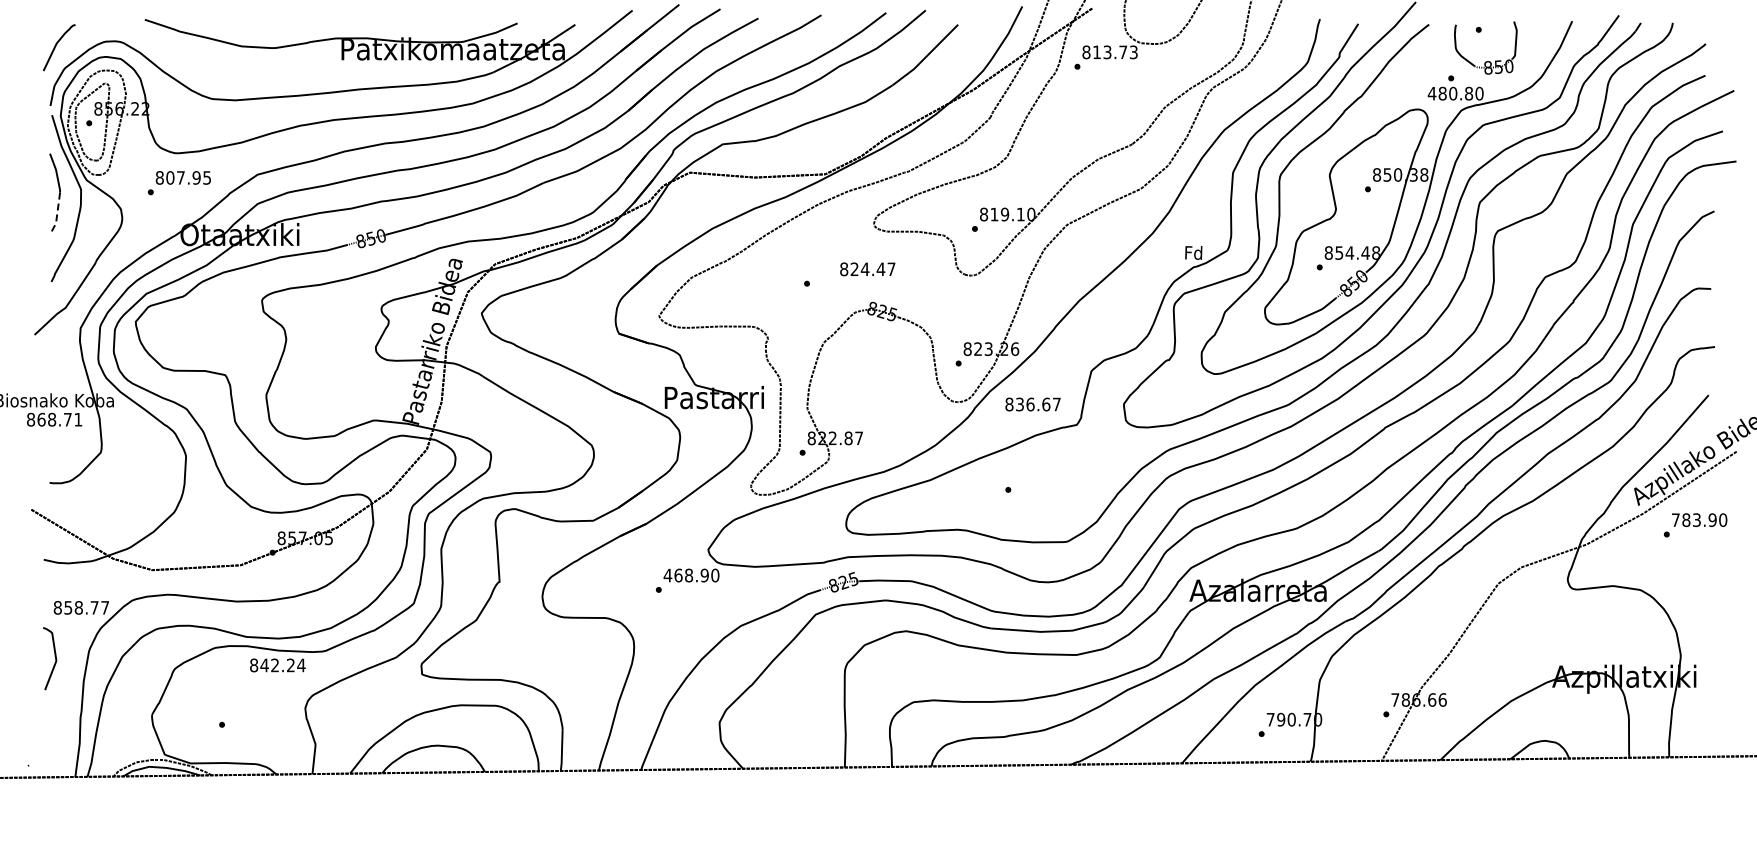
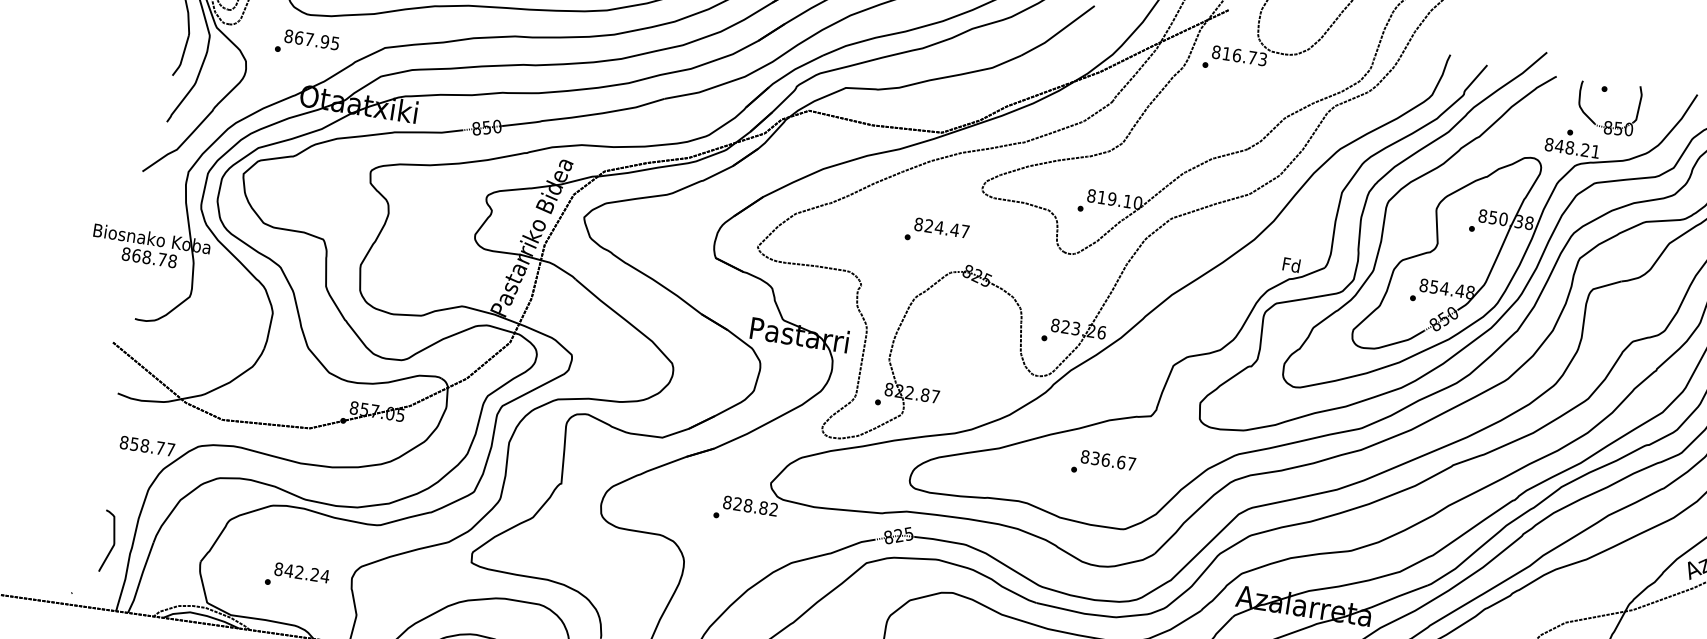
text: (1107, 52) -> (1237, 55), 813.73 -> 816.73
text: (1455, 93) -> (1572, 148), 480.80 -> 848.21
text: (170, 177) -> (299, 37), 807.95 -> 867.95
line: (56, 216) -> (181, 58), dashed -> solid
text: (867, 269) -> (941, 228), moved
text: (1032, 404) -> (1107, 460), moved
text: (78, 419) -> (172, 261), 868.71 -> 868.78
text: (691, 575) -> (750, 506), 468.90 -> 828.82
curve: (54, 656) -> (113, 540), moved
text: (277, 665) -> (301, 572), moved

